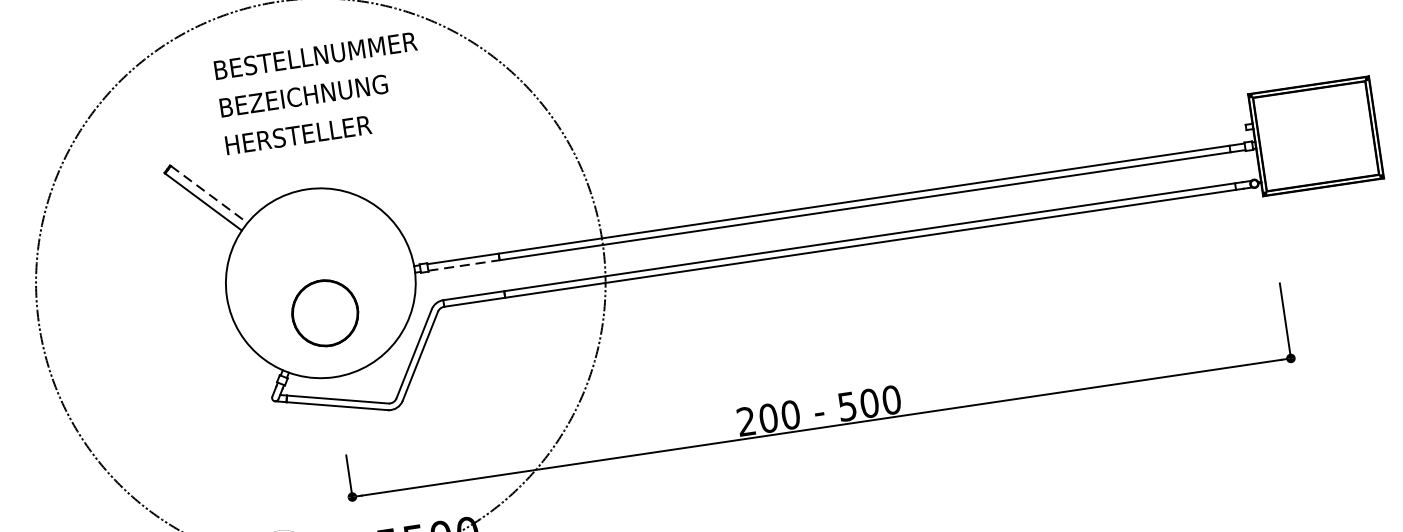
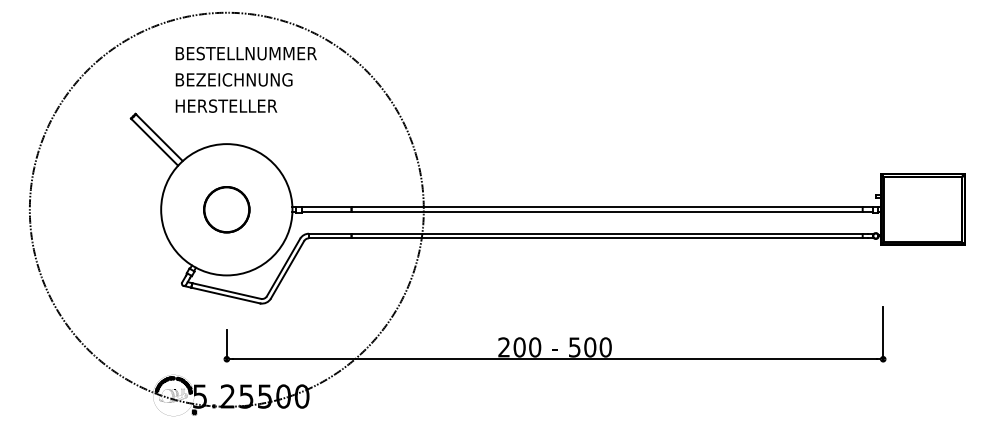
line: (209, 195) -> (159, 138), dashed -> solid
line: (463, 266) -> (326, 212), dashed -> solid
circle: (324, 313) -> (226, 209), moved

